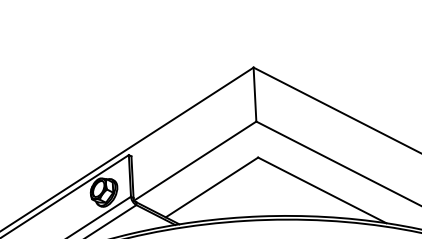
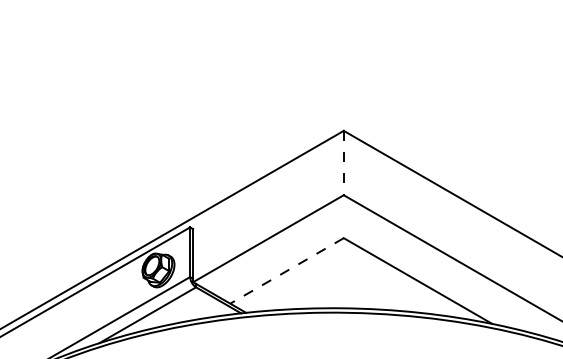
line: (254, 94) -> (343, 163), solid -> dashed
line: (212, 187) -> (287, 270), solid -> dashed

